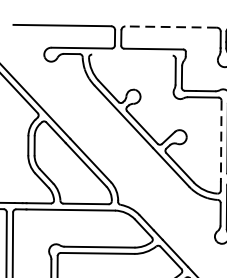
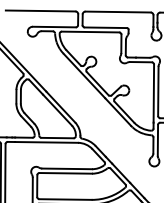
line: (171, 27) -> (118, 12), dashed -> solid
line: (132, 54) -> (90, 31), added
line: (220, 142) -> (153, 94), dashed -> solid

